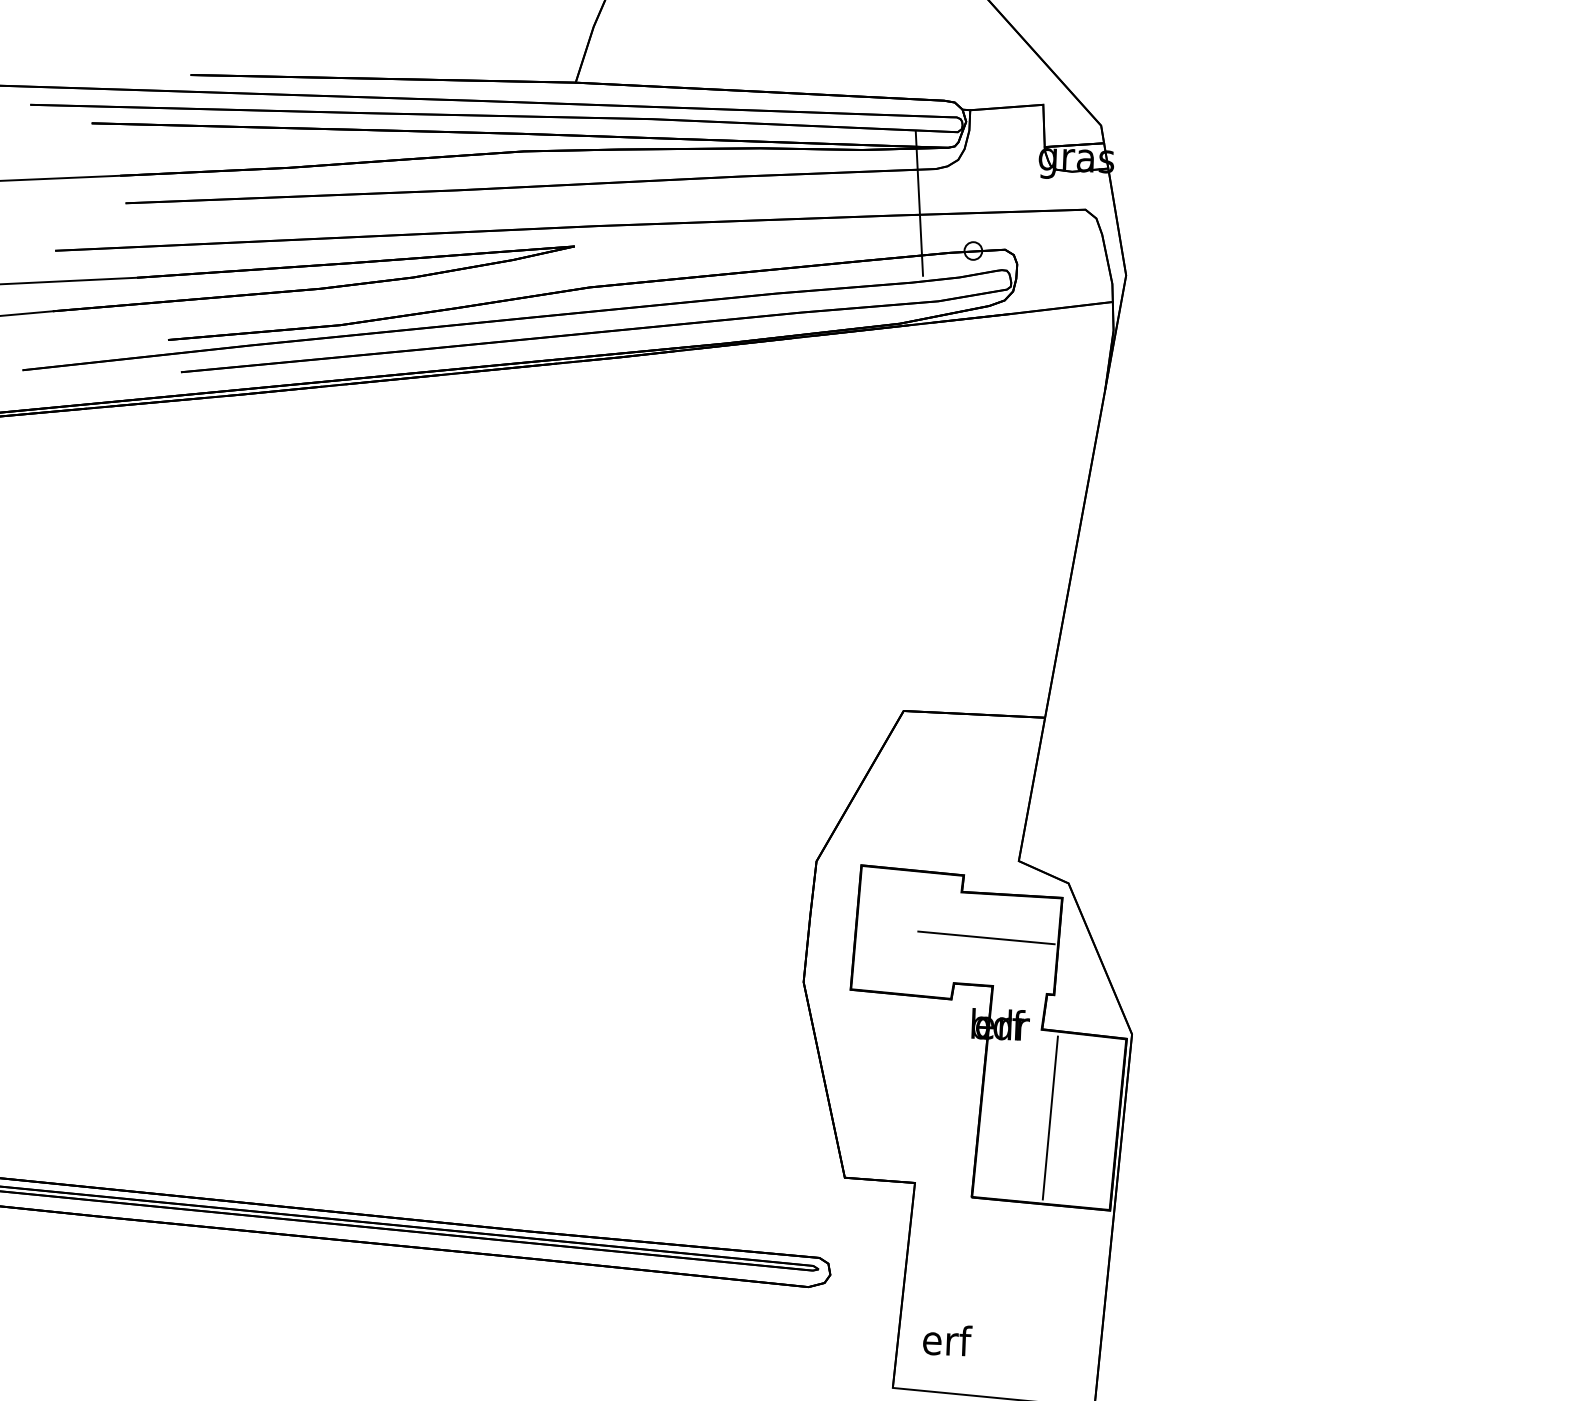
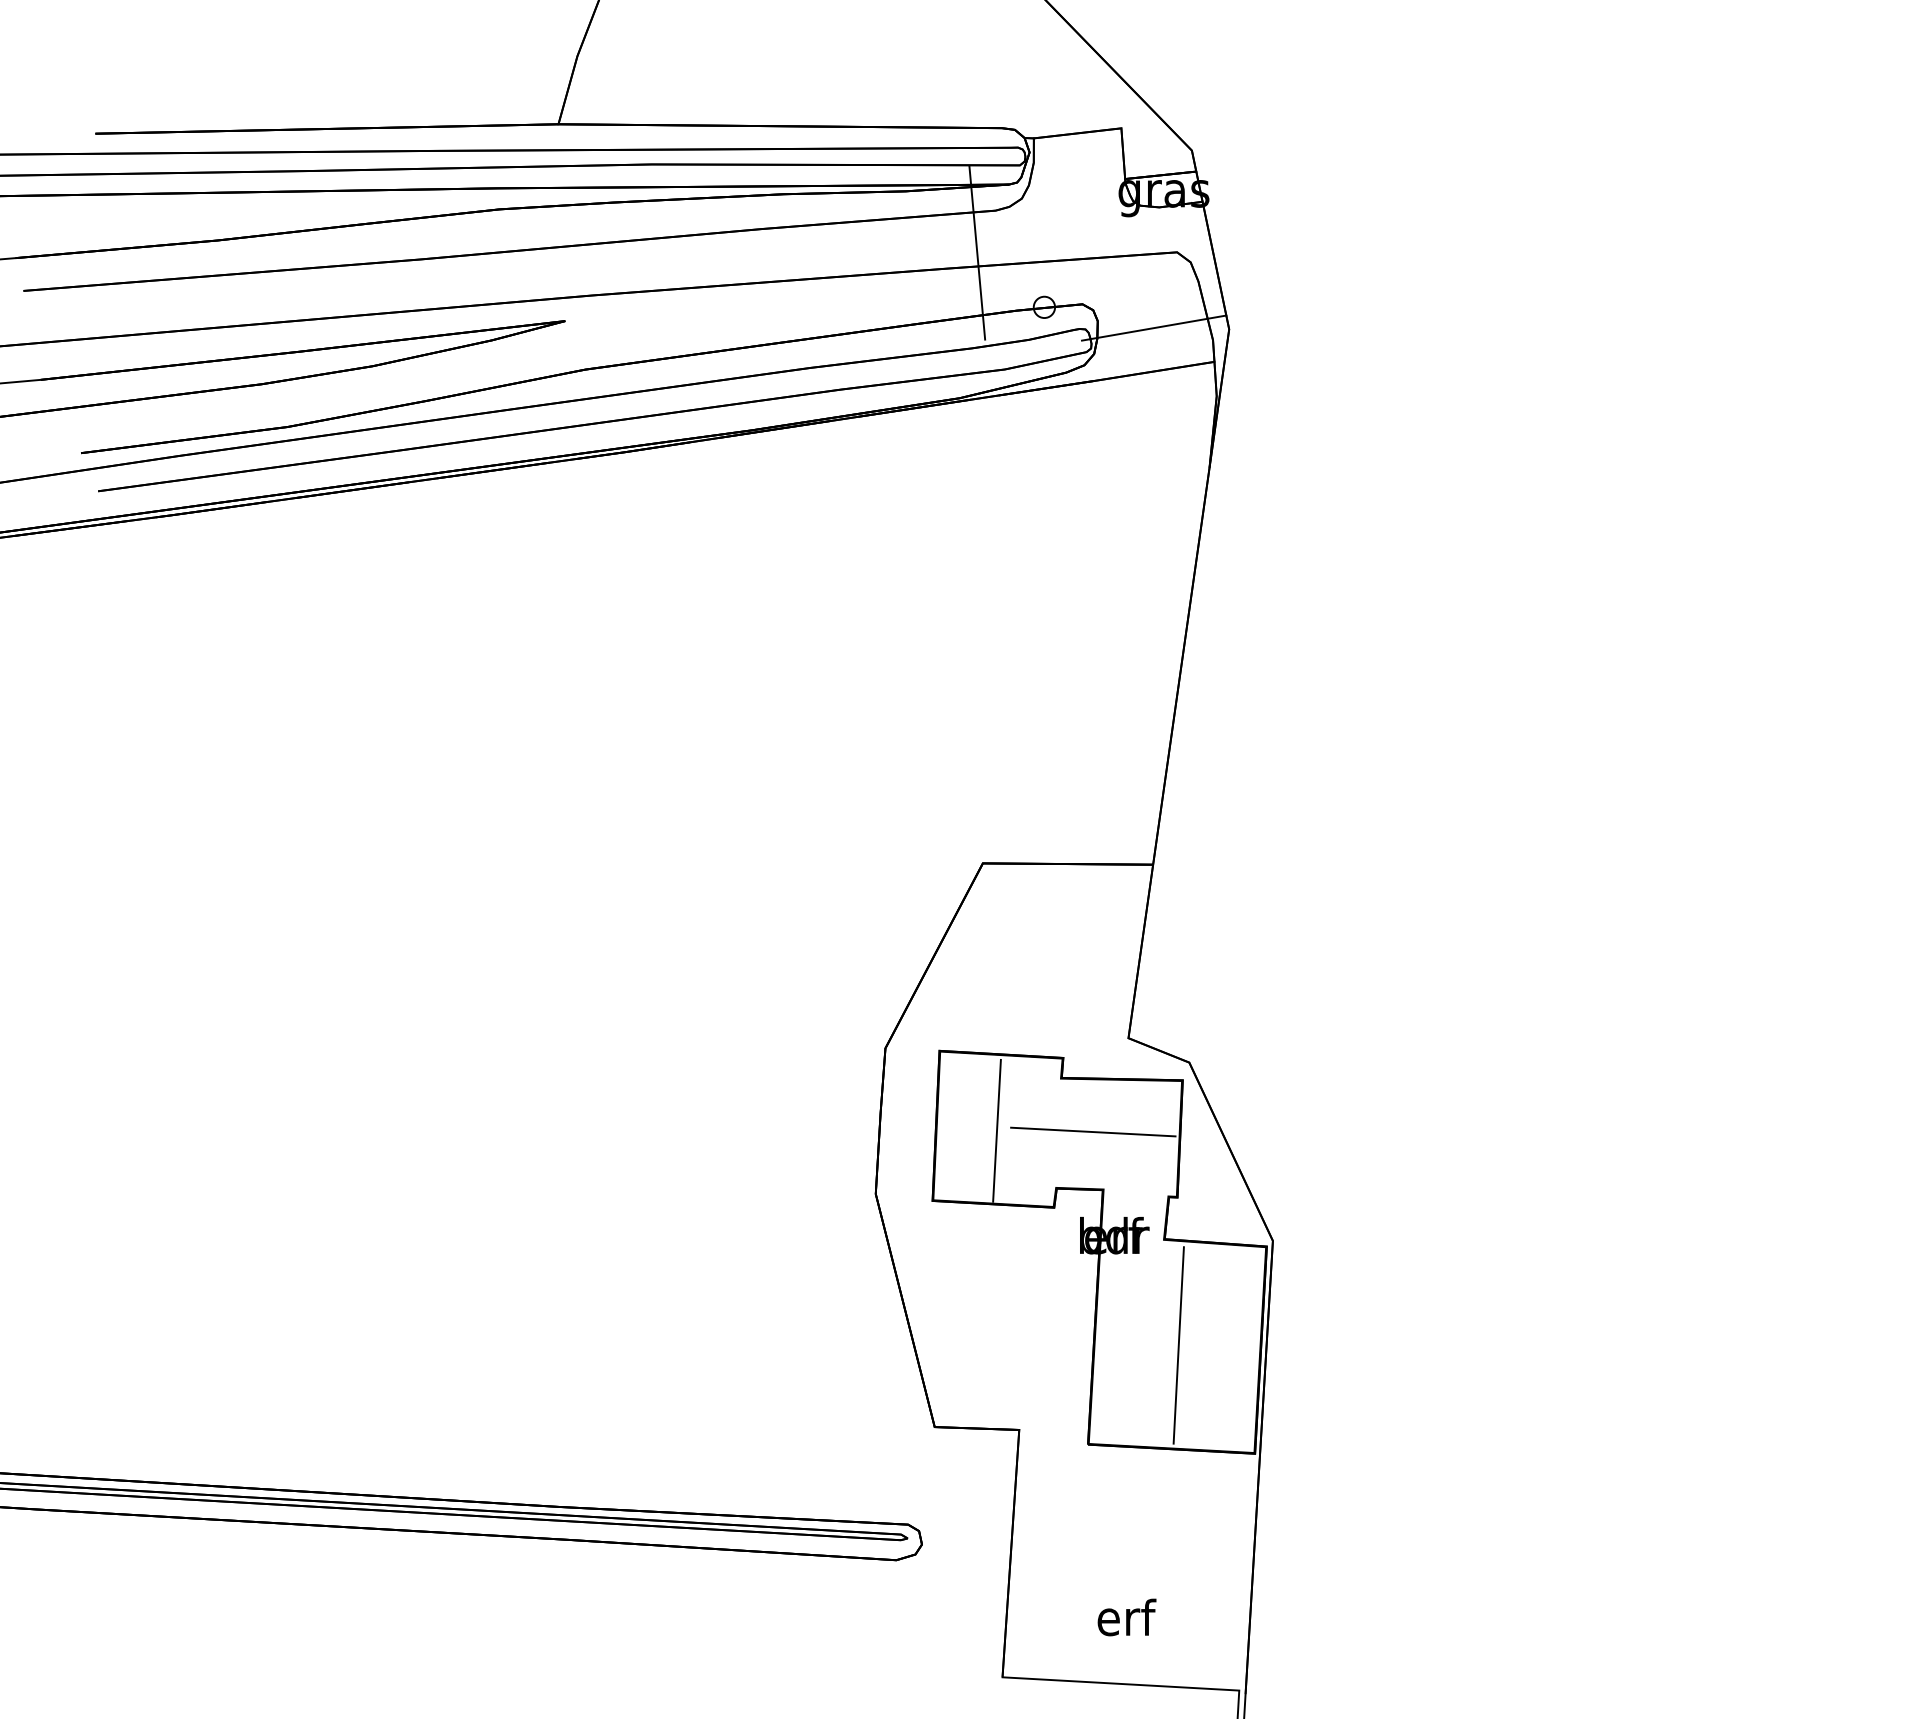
line: (1063, 271) -> (1153, 327), added
line: (906, 933) -> (996, 1130), added
text: (947, 1340) -> (1126, 1617), moved

